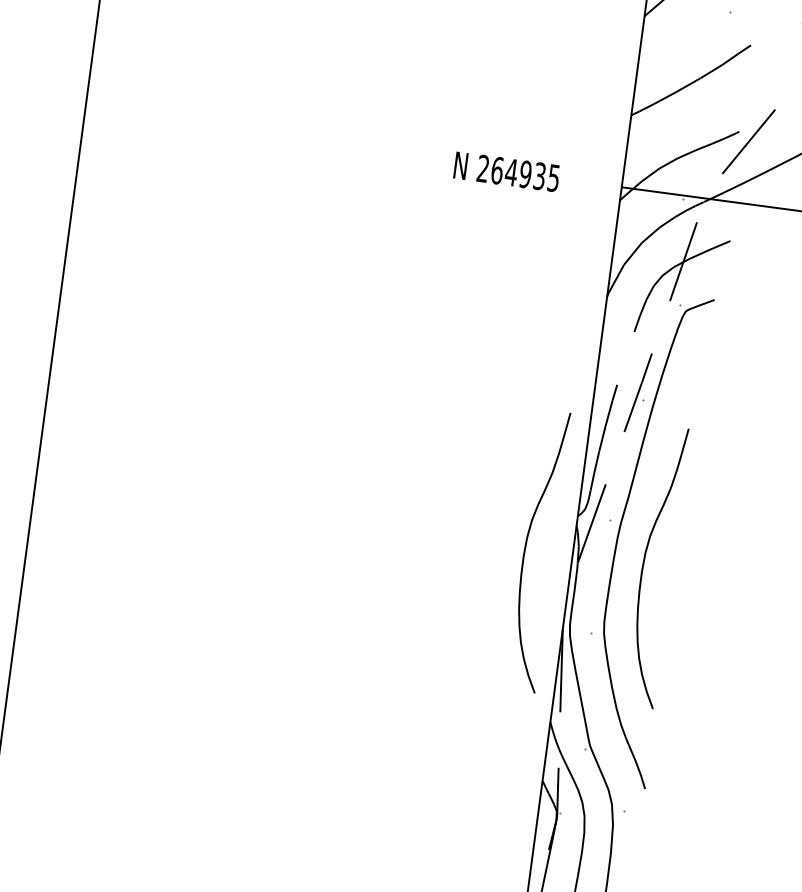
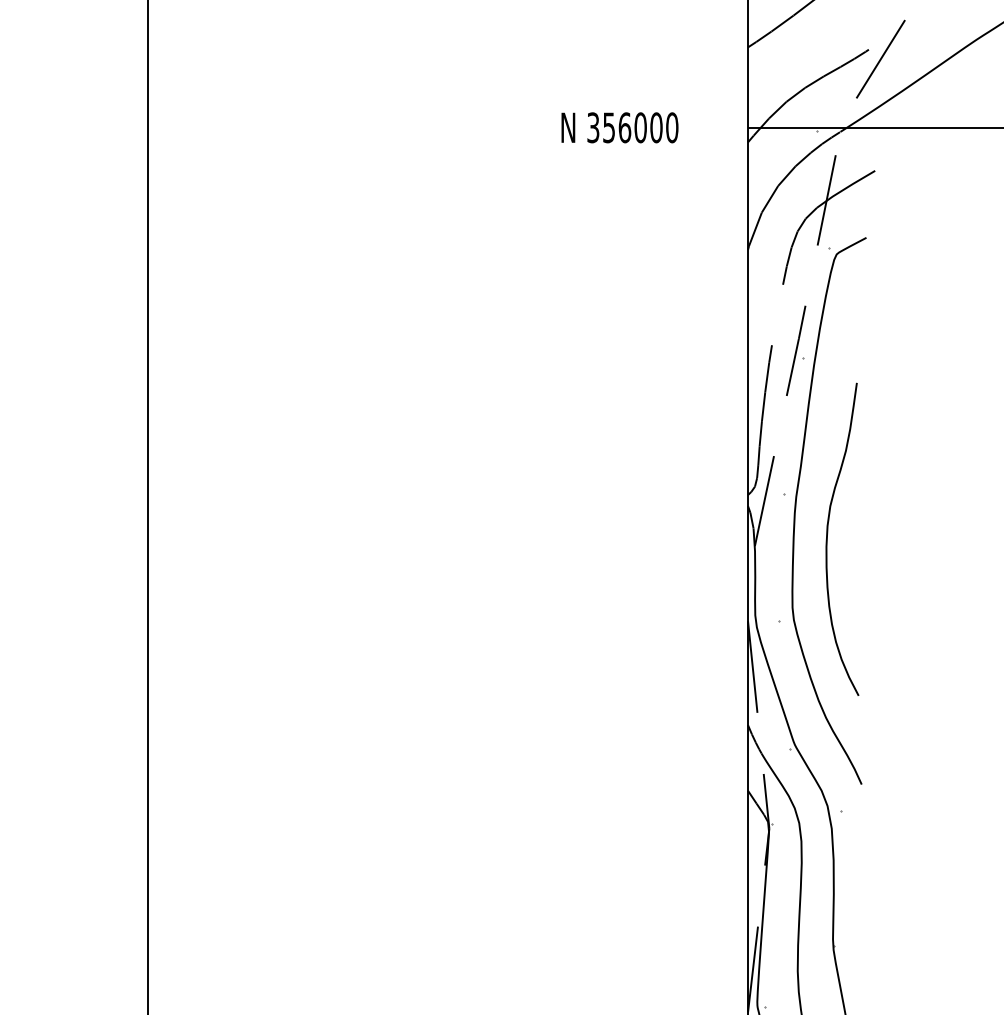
text: (518, 173) -> (632, 127), 264935 -> 356000
curve: (527, 544) -> (696, 533), removed

